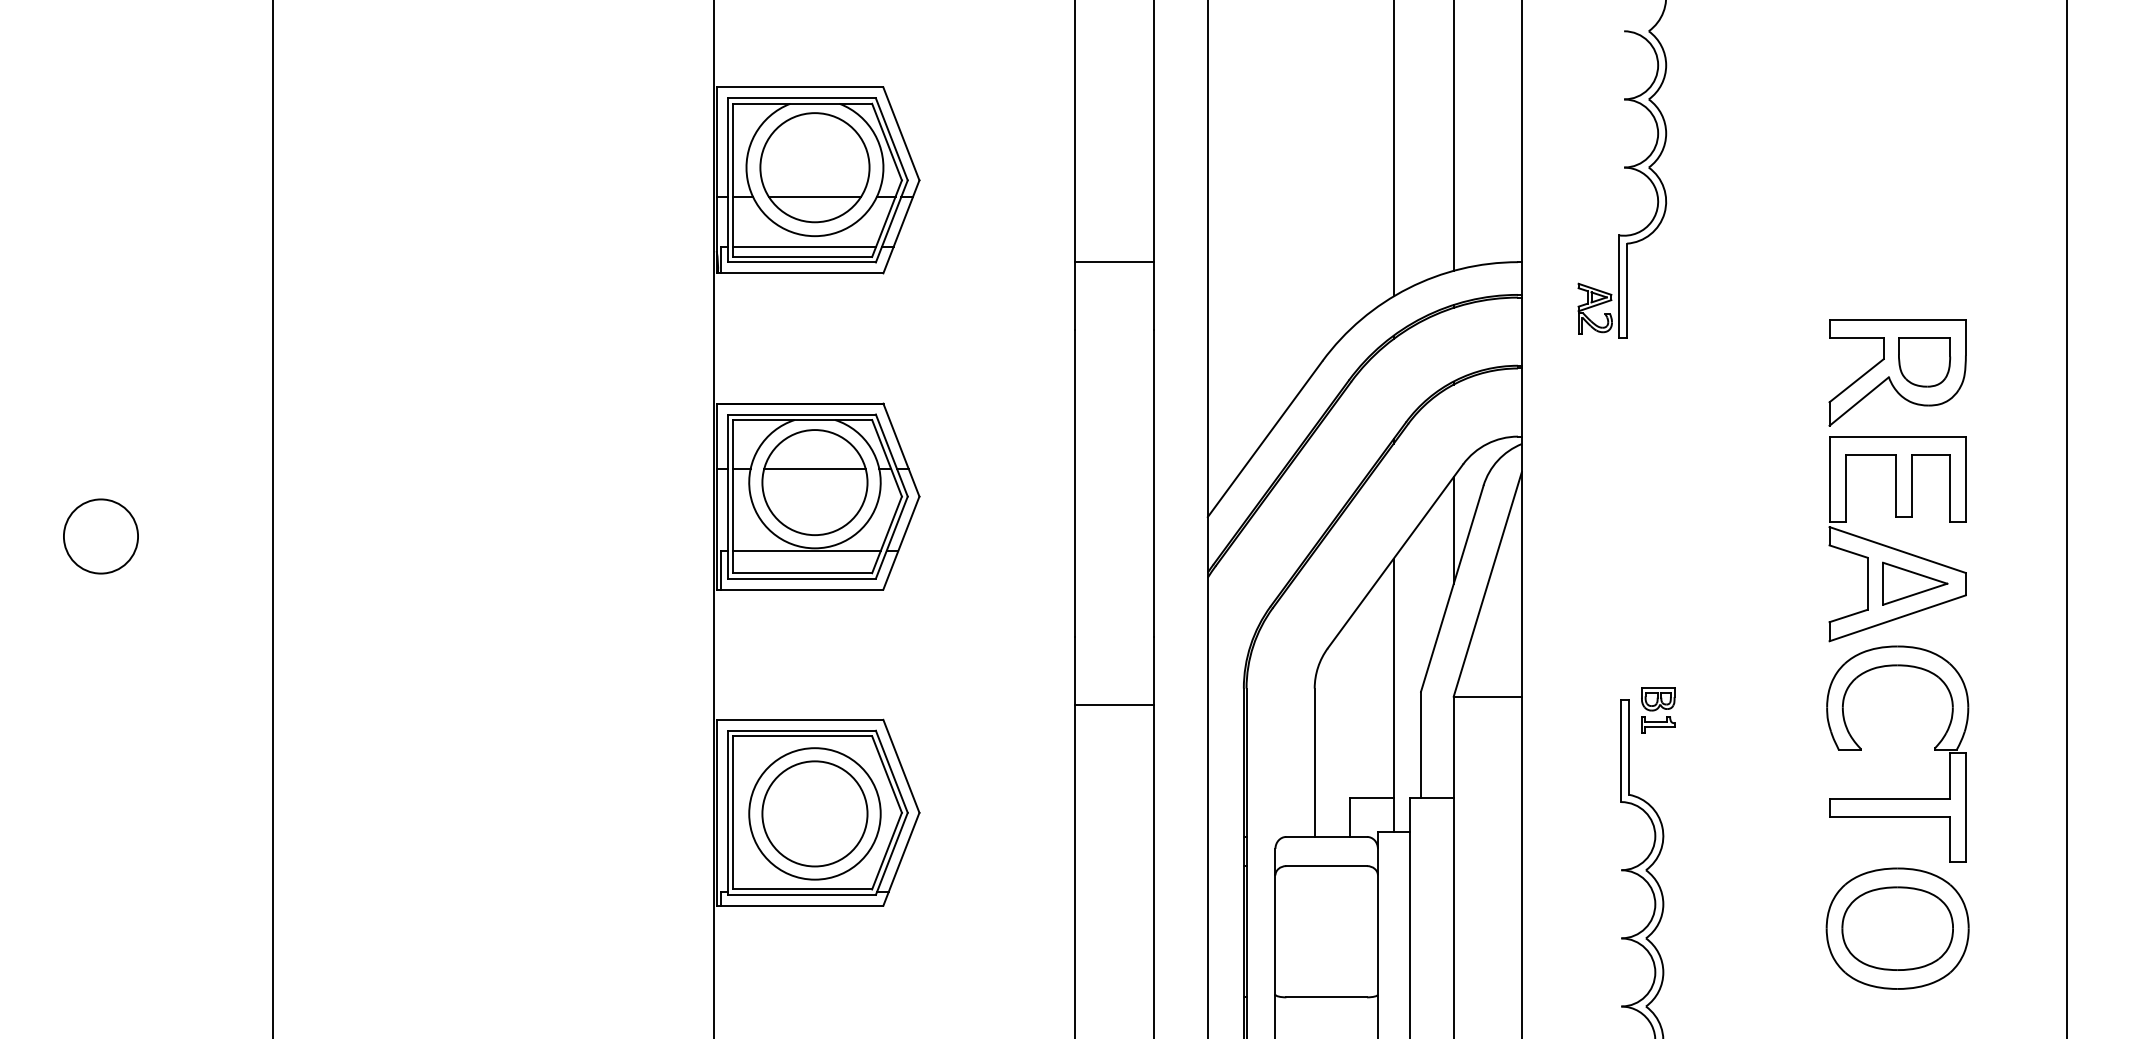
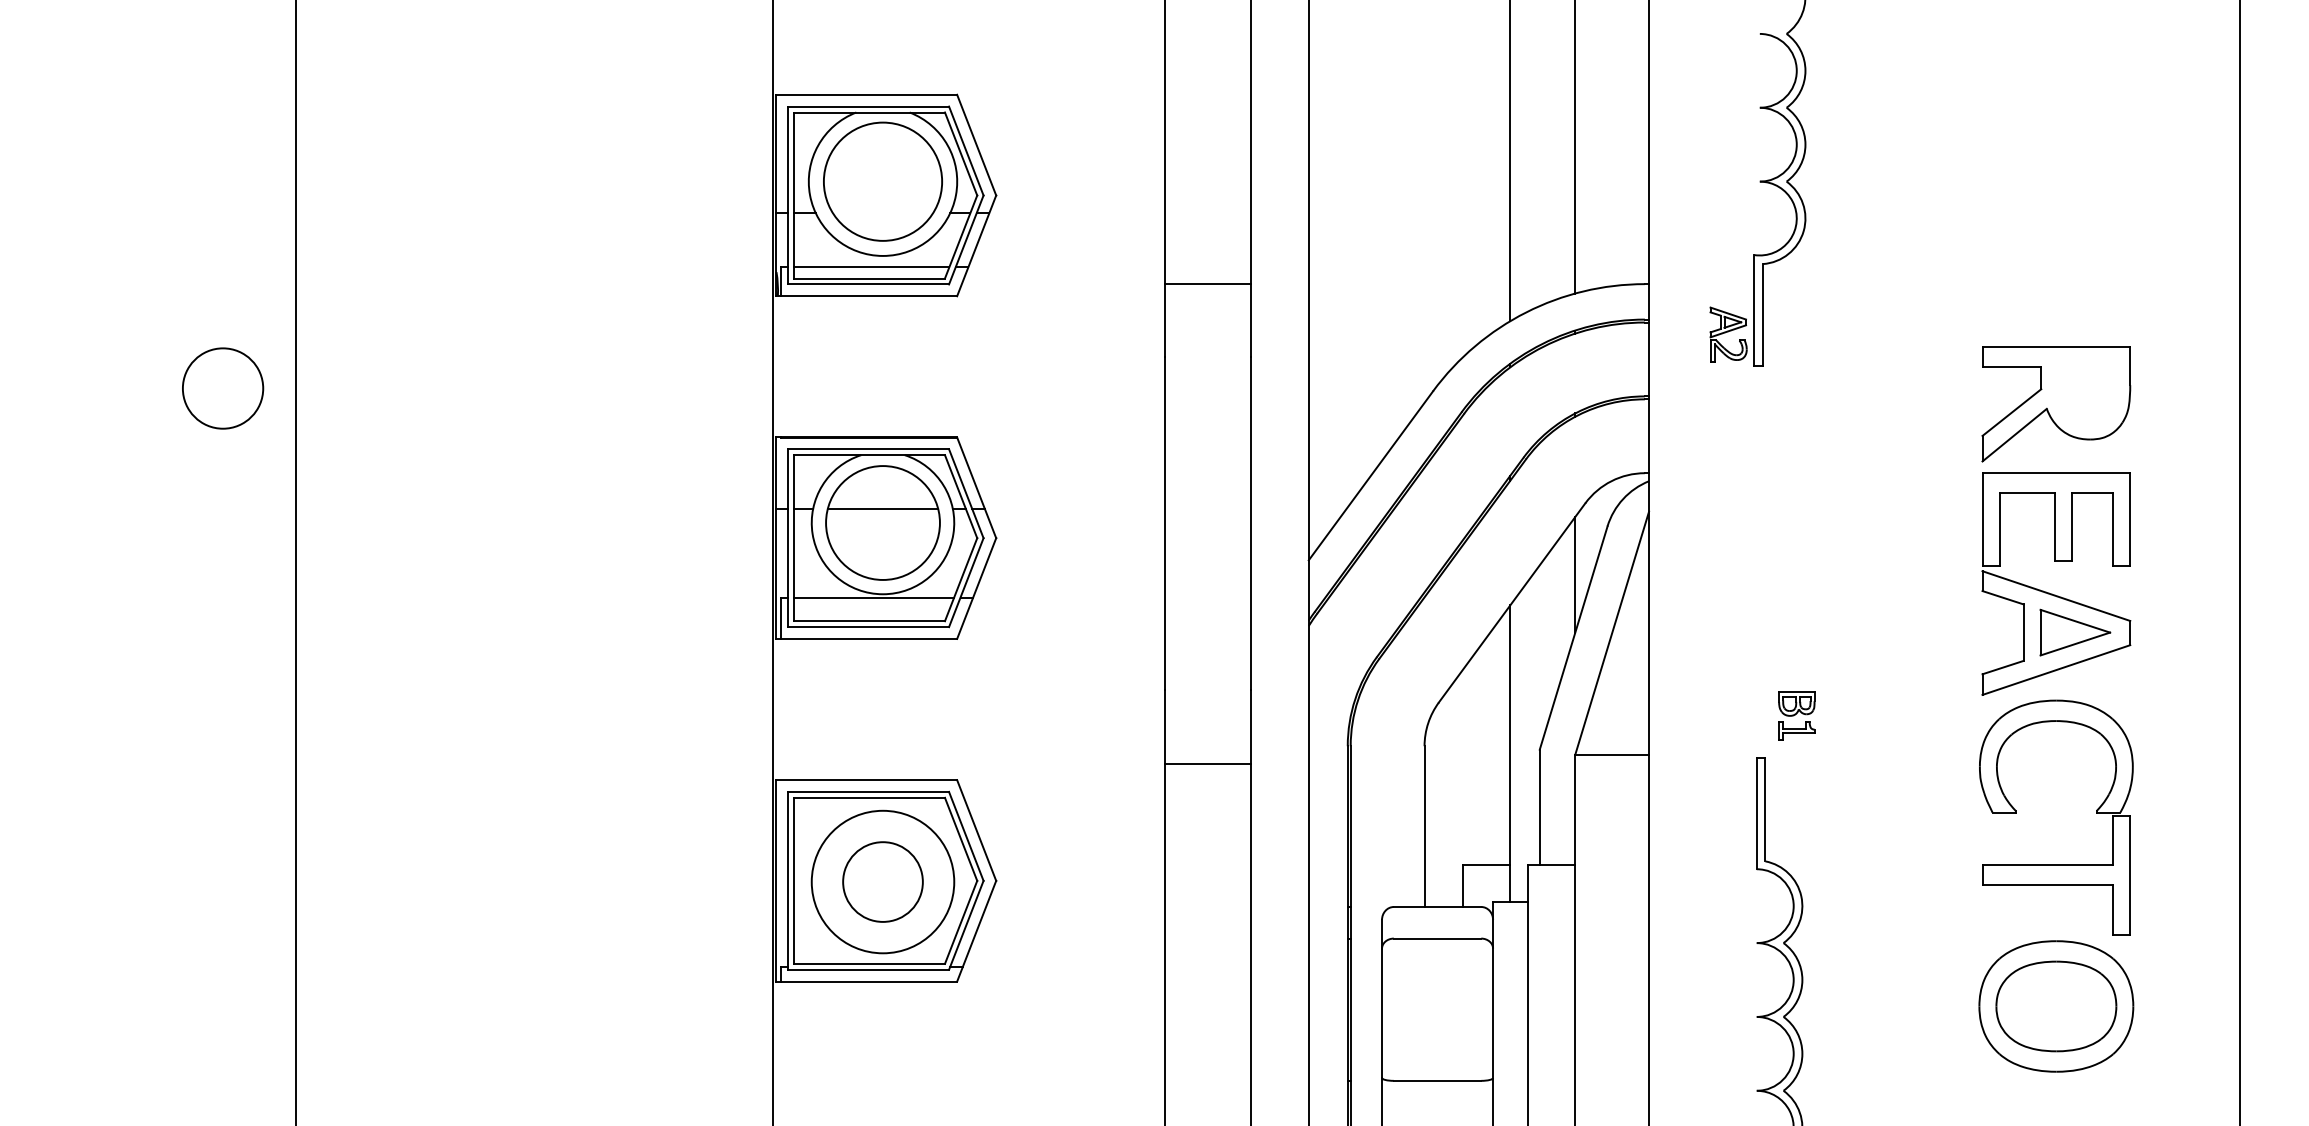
line: (814, 196) -> (882, 212), removed
part: (1924, 362) -> (2085, 392), removed
circle: (100, 536) -> (222, 388), moved
part: (1658, 710) -> (1797, 715), moved
circle: (814, 813) -> (882, 881), size x0.7

